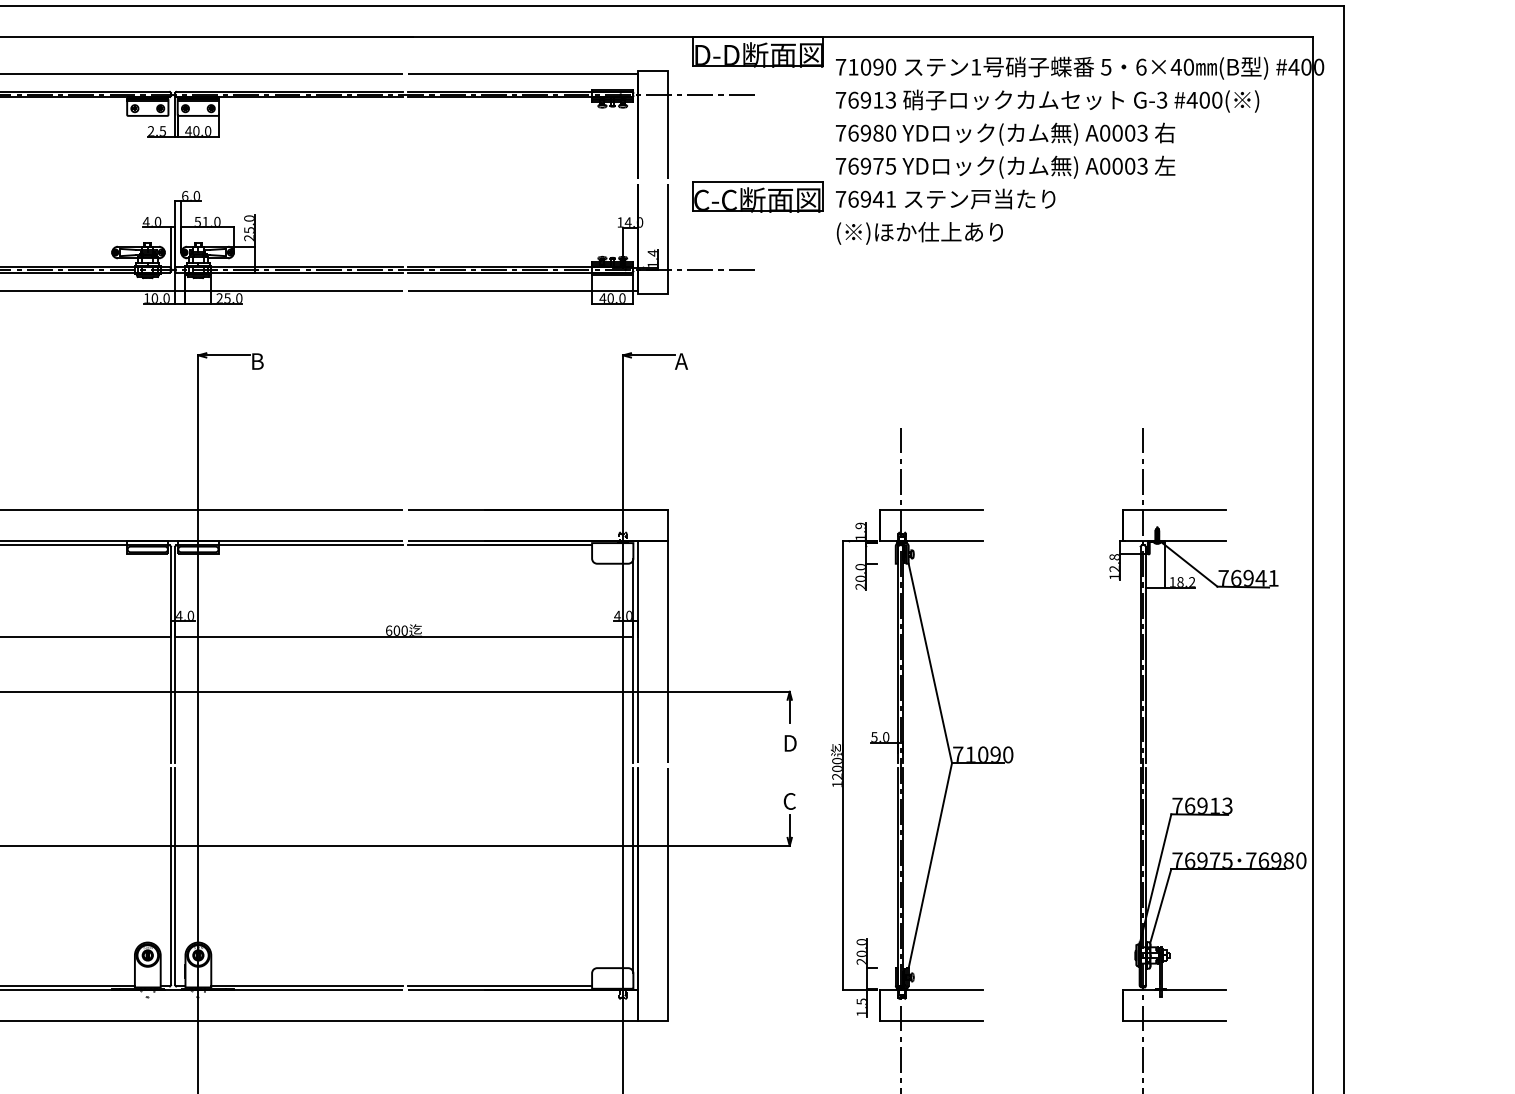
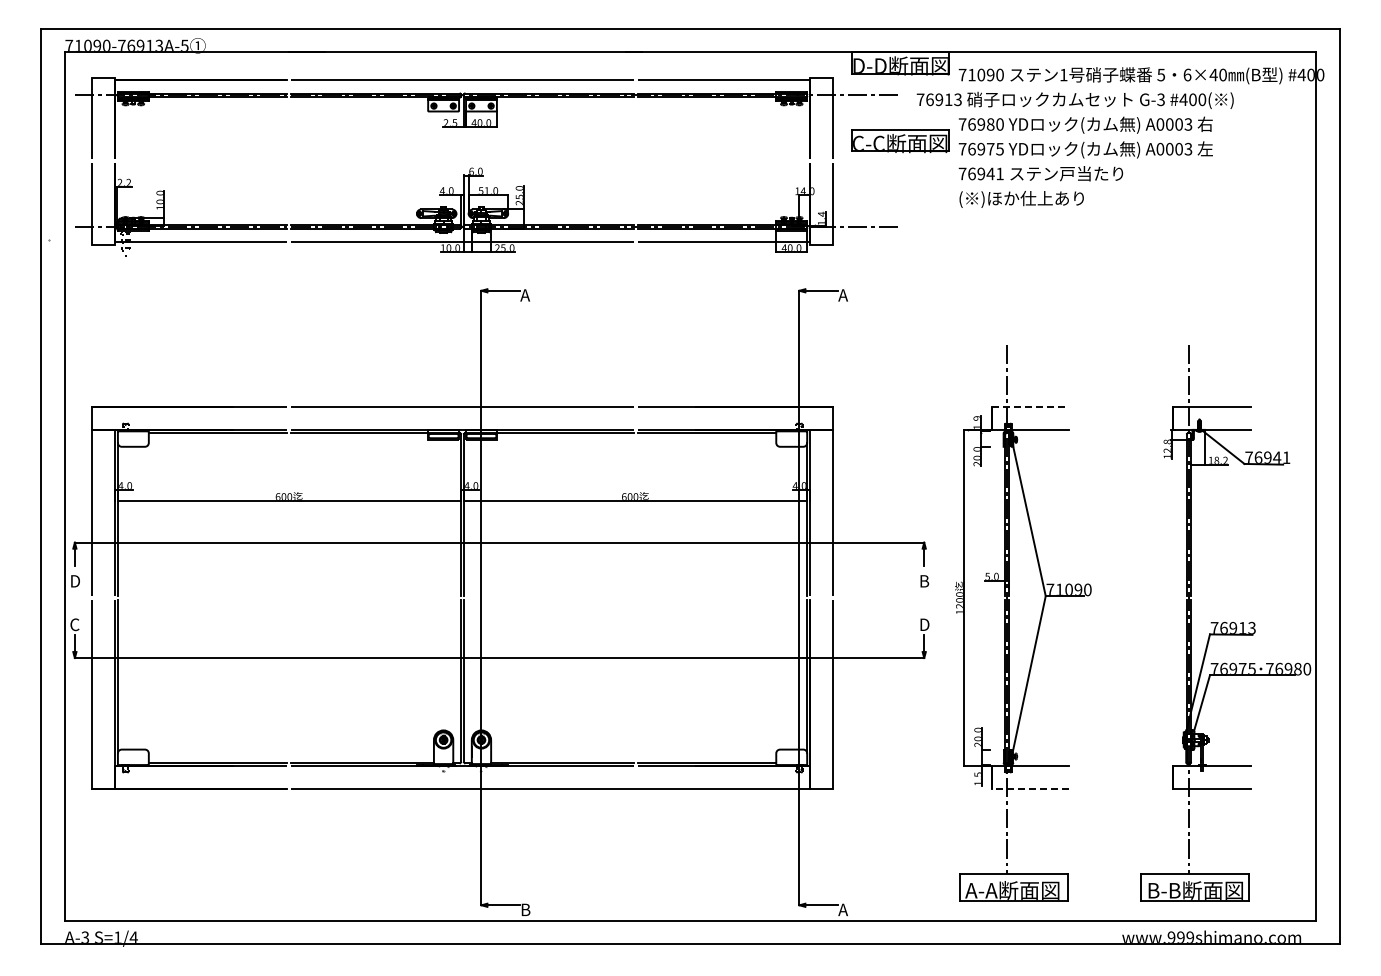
text: (1046, 99) -> (1074, 99), moved
part: (758, 197) -> (900, 141), moved
text: (257, 361) -> (525, 295), B -> A
line: (931, 509) -> (1030, 406), solid -> dashed
text: (791, 743) -> (925, 581), D -> B
text: (790, 801) -> (924, 624), C -> D
line: (931, 1021) -> (1030, 789), solid -> dashed

